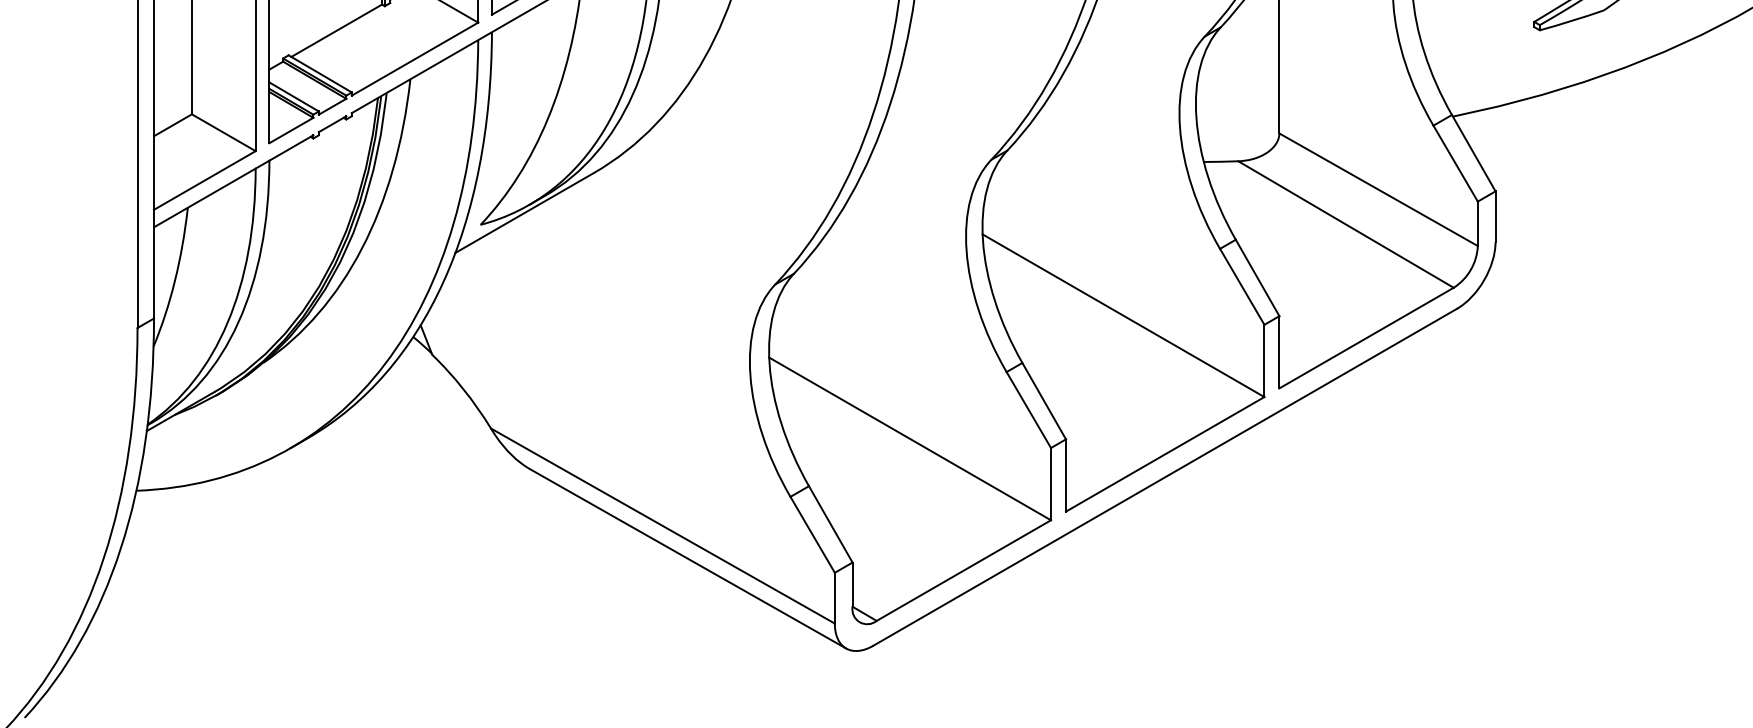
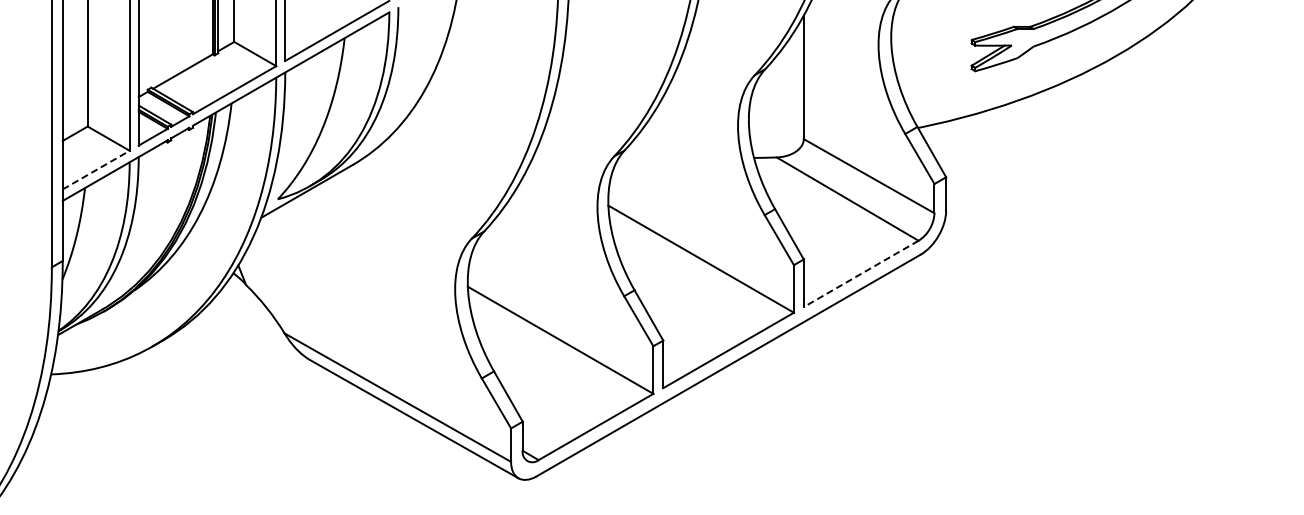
line: (205, 181) -> (96, 170), solid -> dashed
line: (1365, 339) -> (860, 274), solid -> dashed

